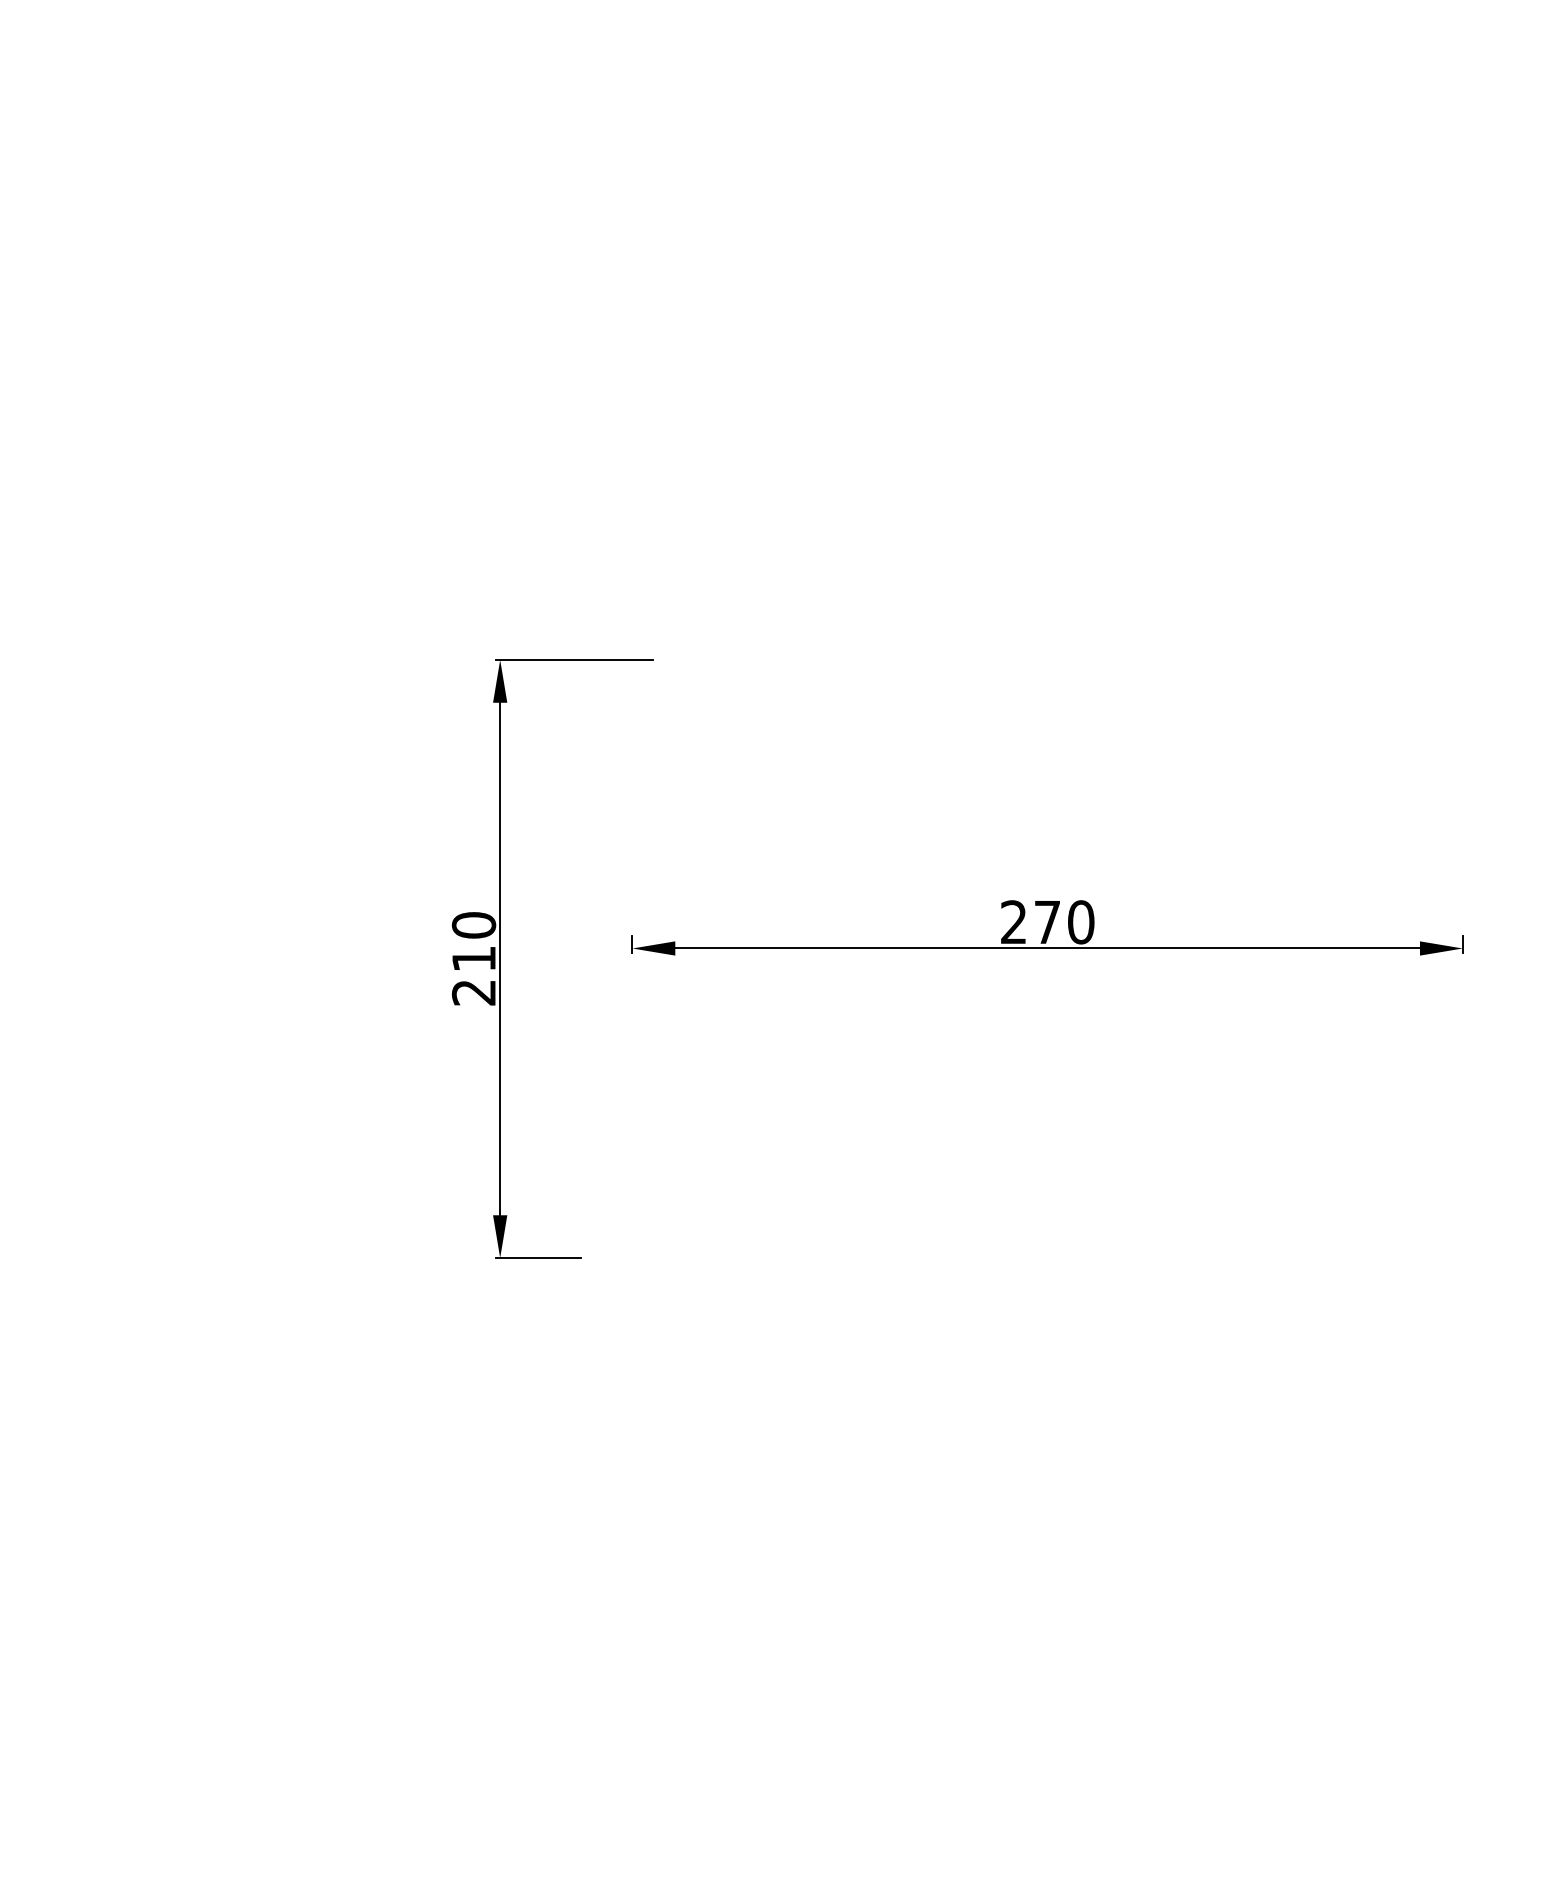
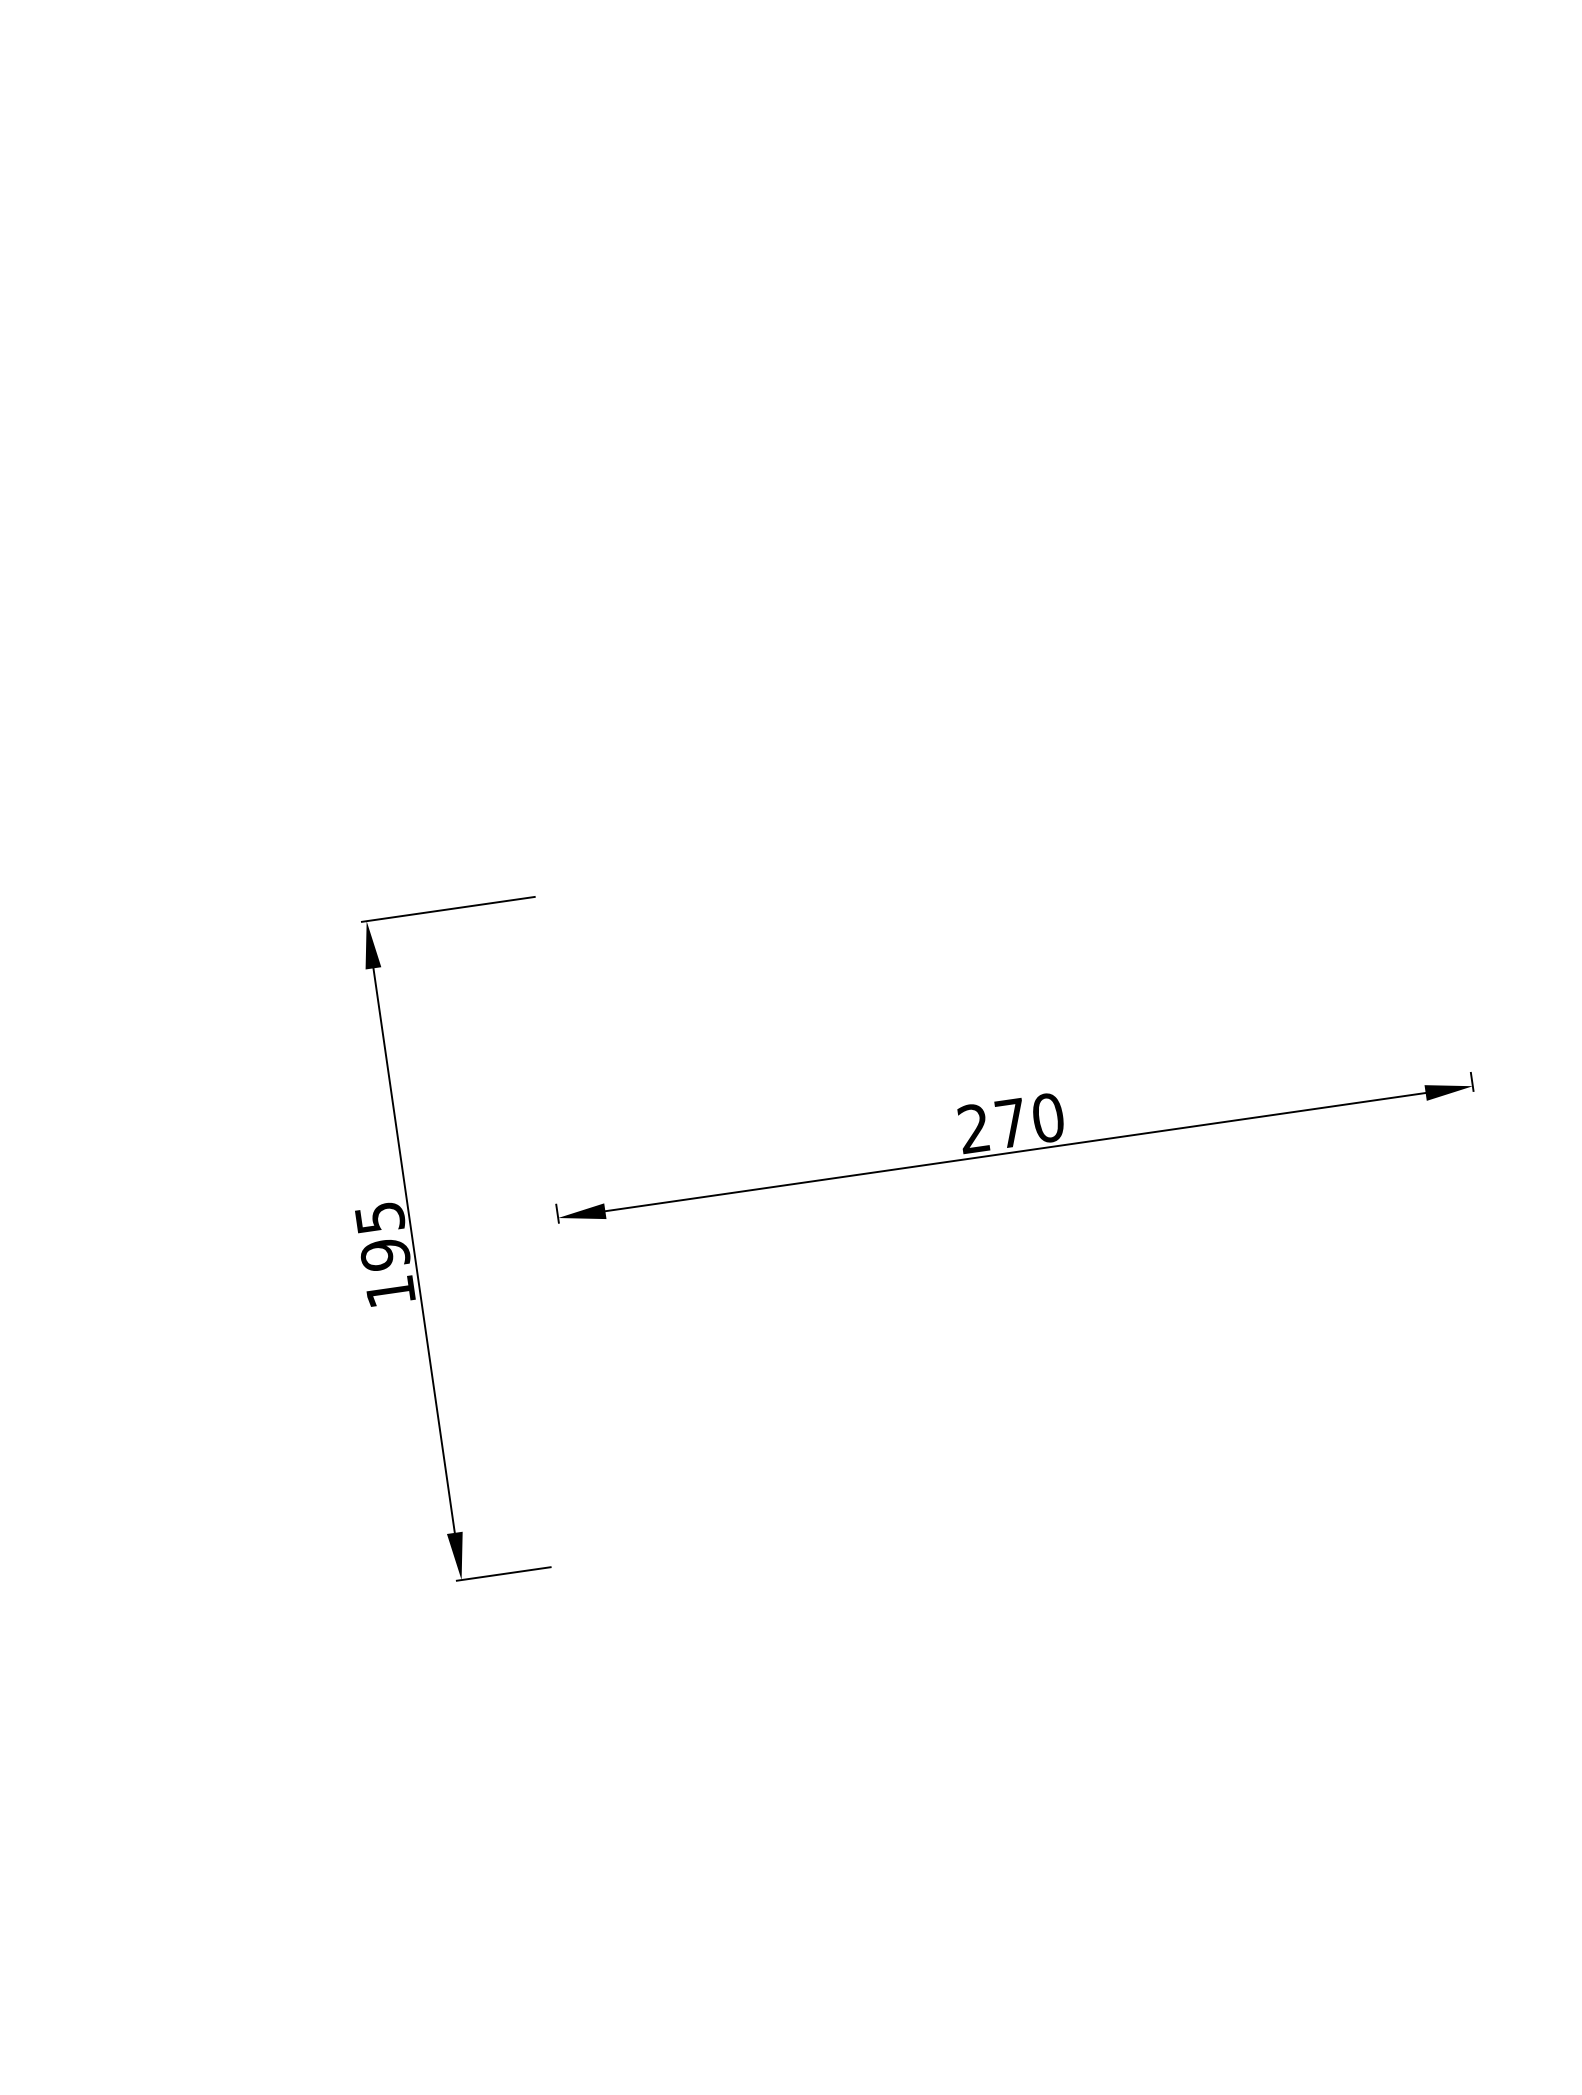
text: (473, 958) -> (384, 1254), 210 -> 195

